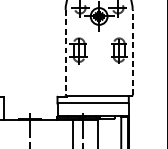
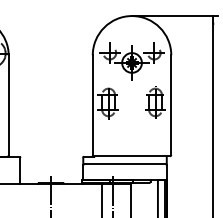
line: (65, 52) -> (92, 105), dashed -> solid
line: (132, 52) -> (171, 105), dashed -> solid

